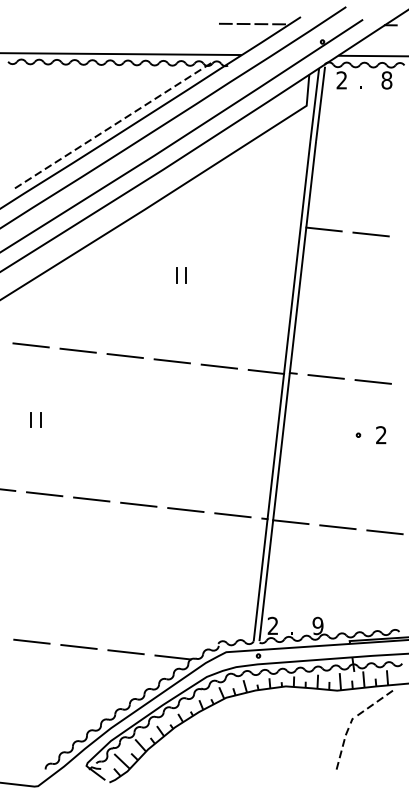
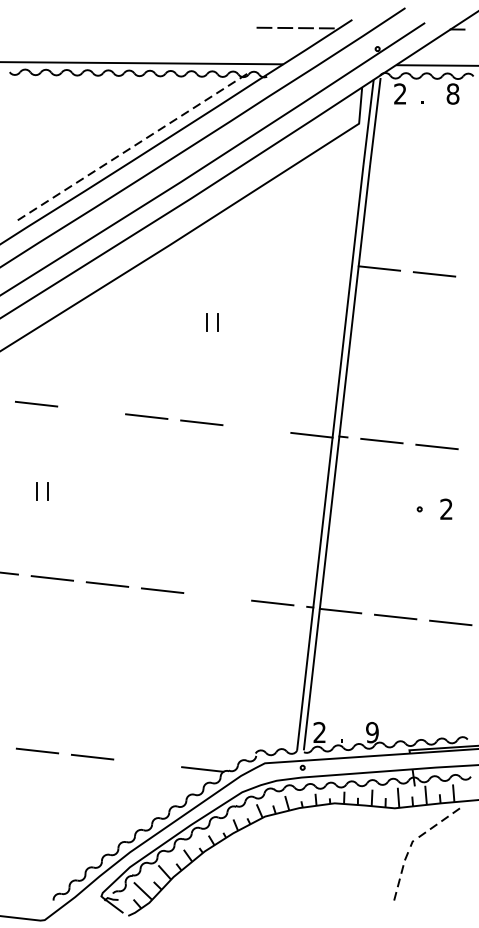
line: (77, 350) -> (90, 410), removed
line: (219, 366) -> (257, 428), removed
line: (185, 509) -> (217, 596), removed
line: (125, 652) -> (147, 763), removed

